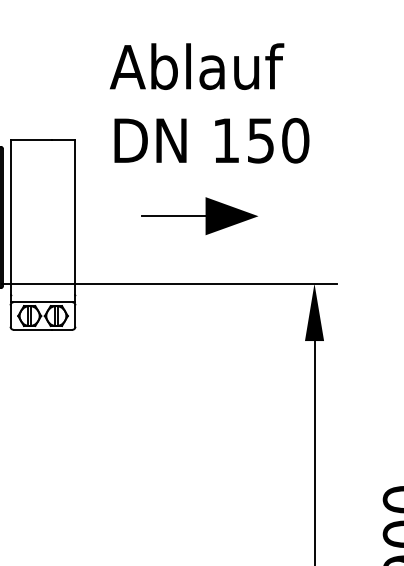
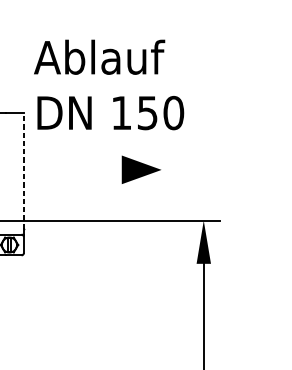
text: (209, 103) -> (108, 85), moved
line: (173, 216) -> (97, 170), removed
line: (75, 217) -> (23, 170), solid -> dashed

